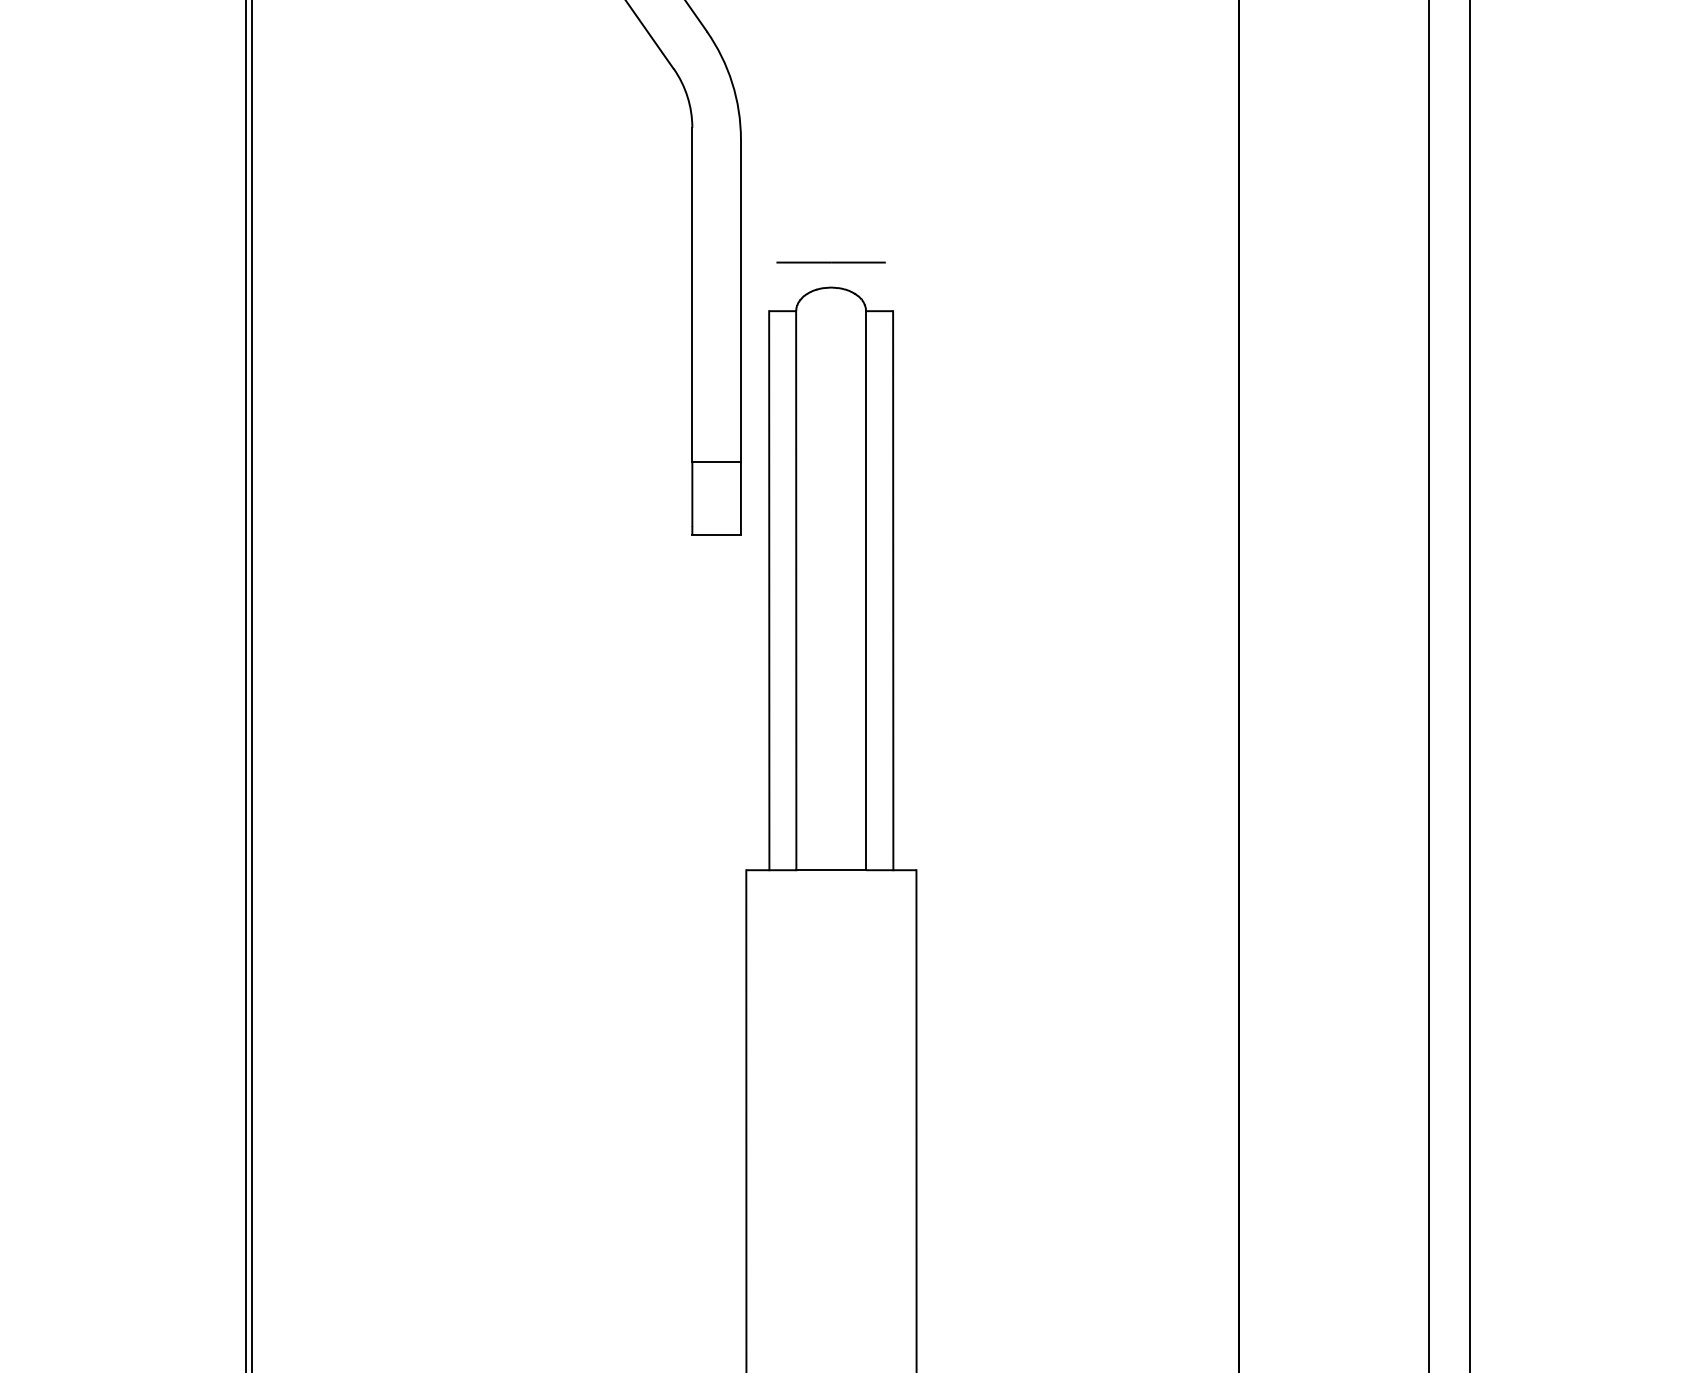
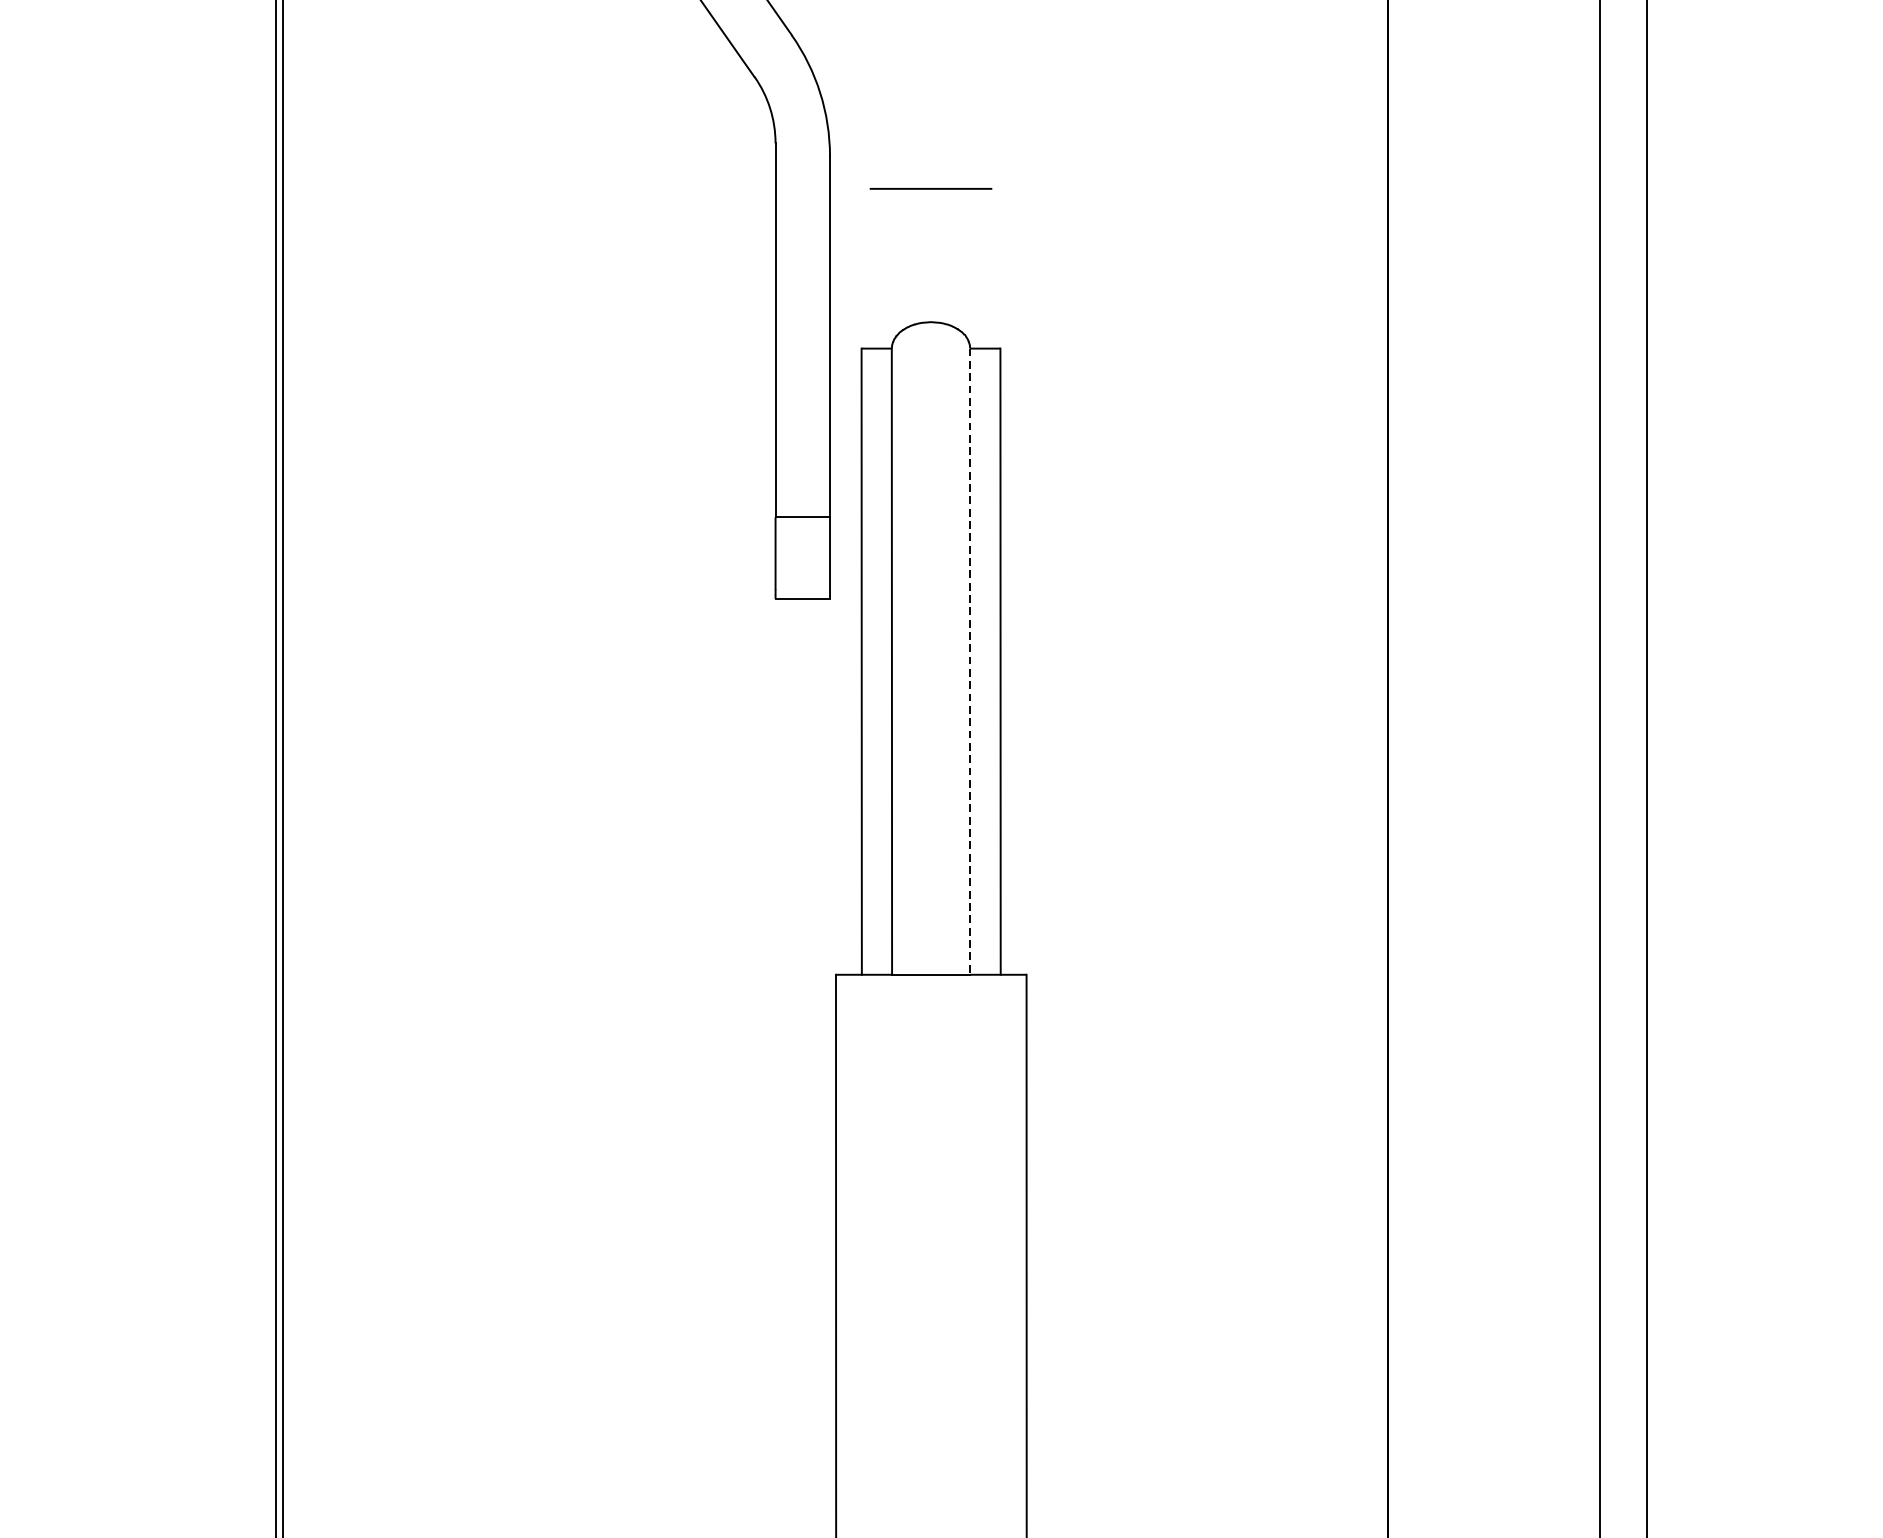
line: (830, 262) -> (930, 188), moved
line: (866, 590) -> (970, 661), solid -> dashed

